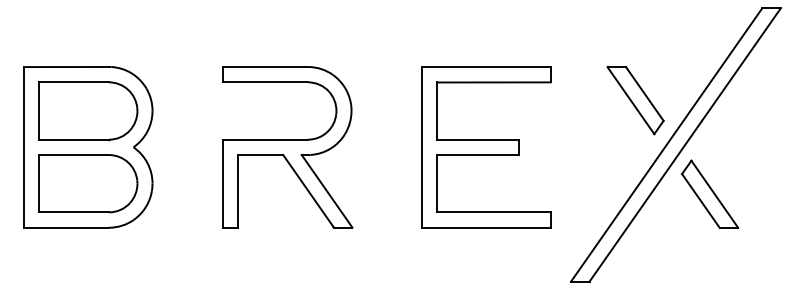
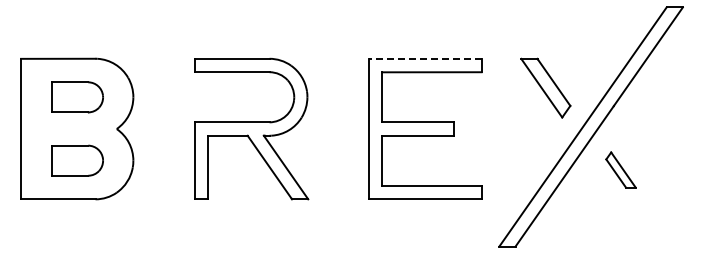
line: (485, 66) -> (424, 58), solid -> dashed
part: (635, 99) -> (545, 87), moved
part: (88, 111) -> (77, 97), size x0.6
part: (88, 183) -> (77, 160), size x0.6
part: (709, 193) -> (620, 169), size x0.6

